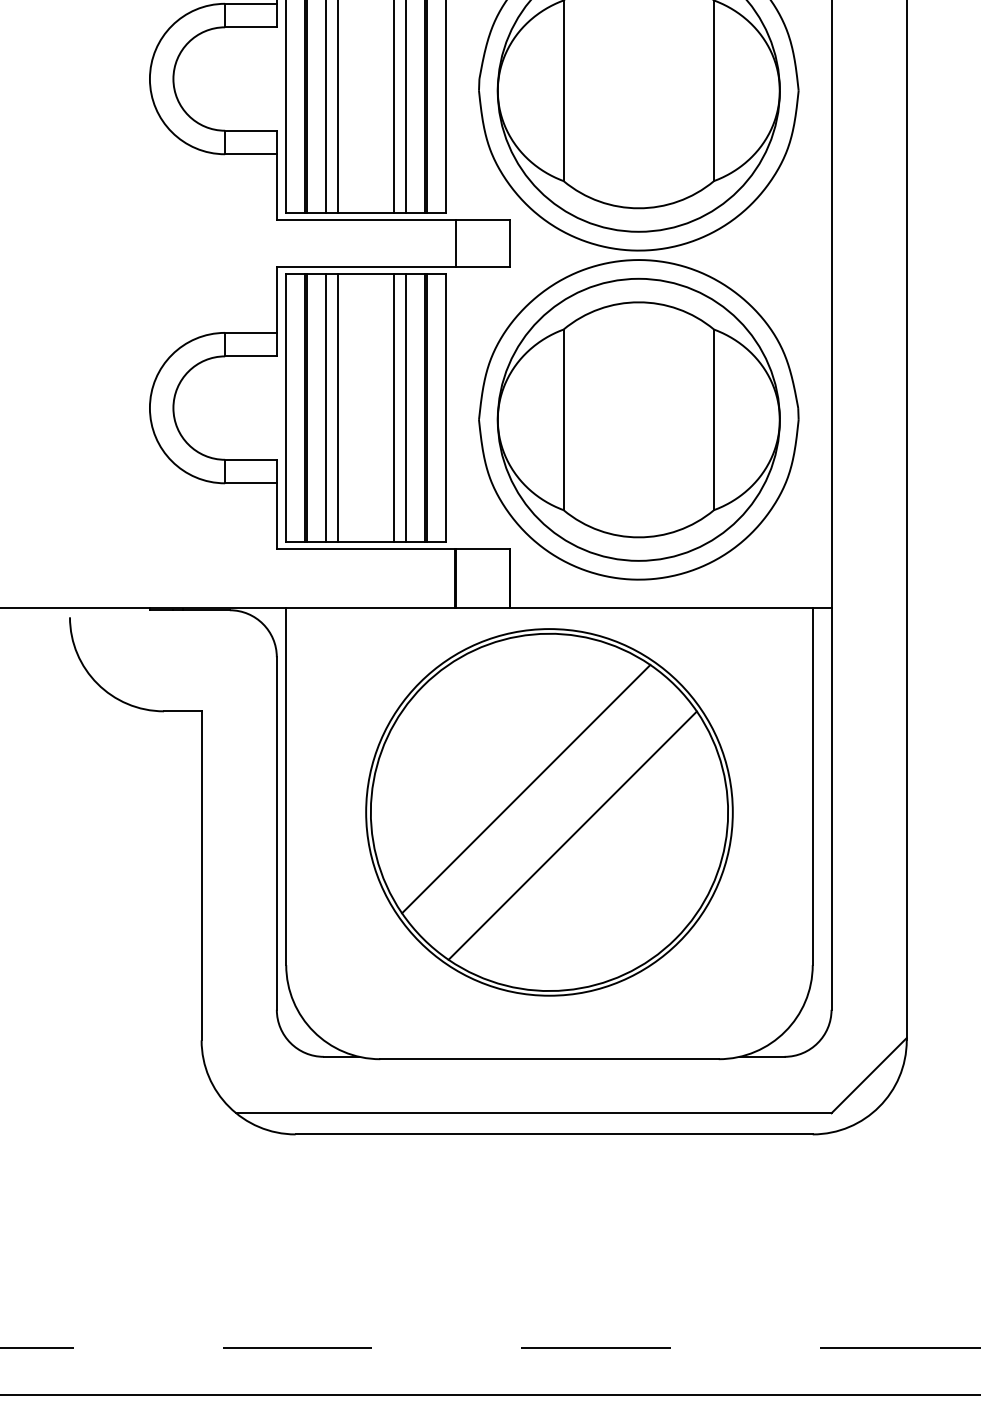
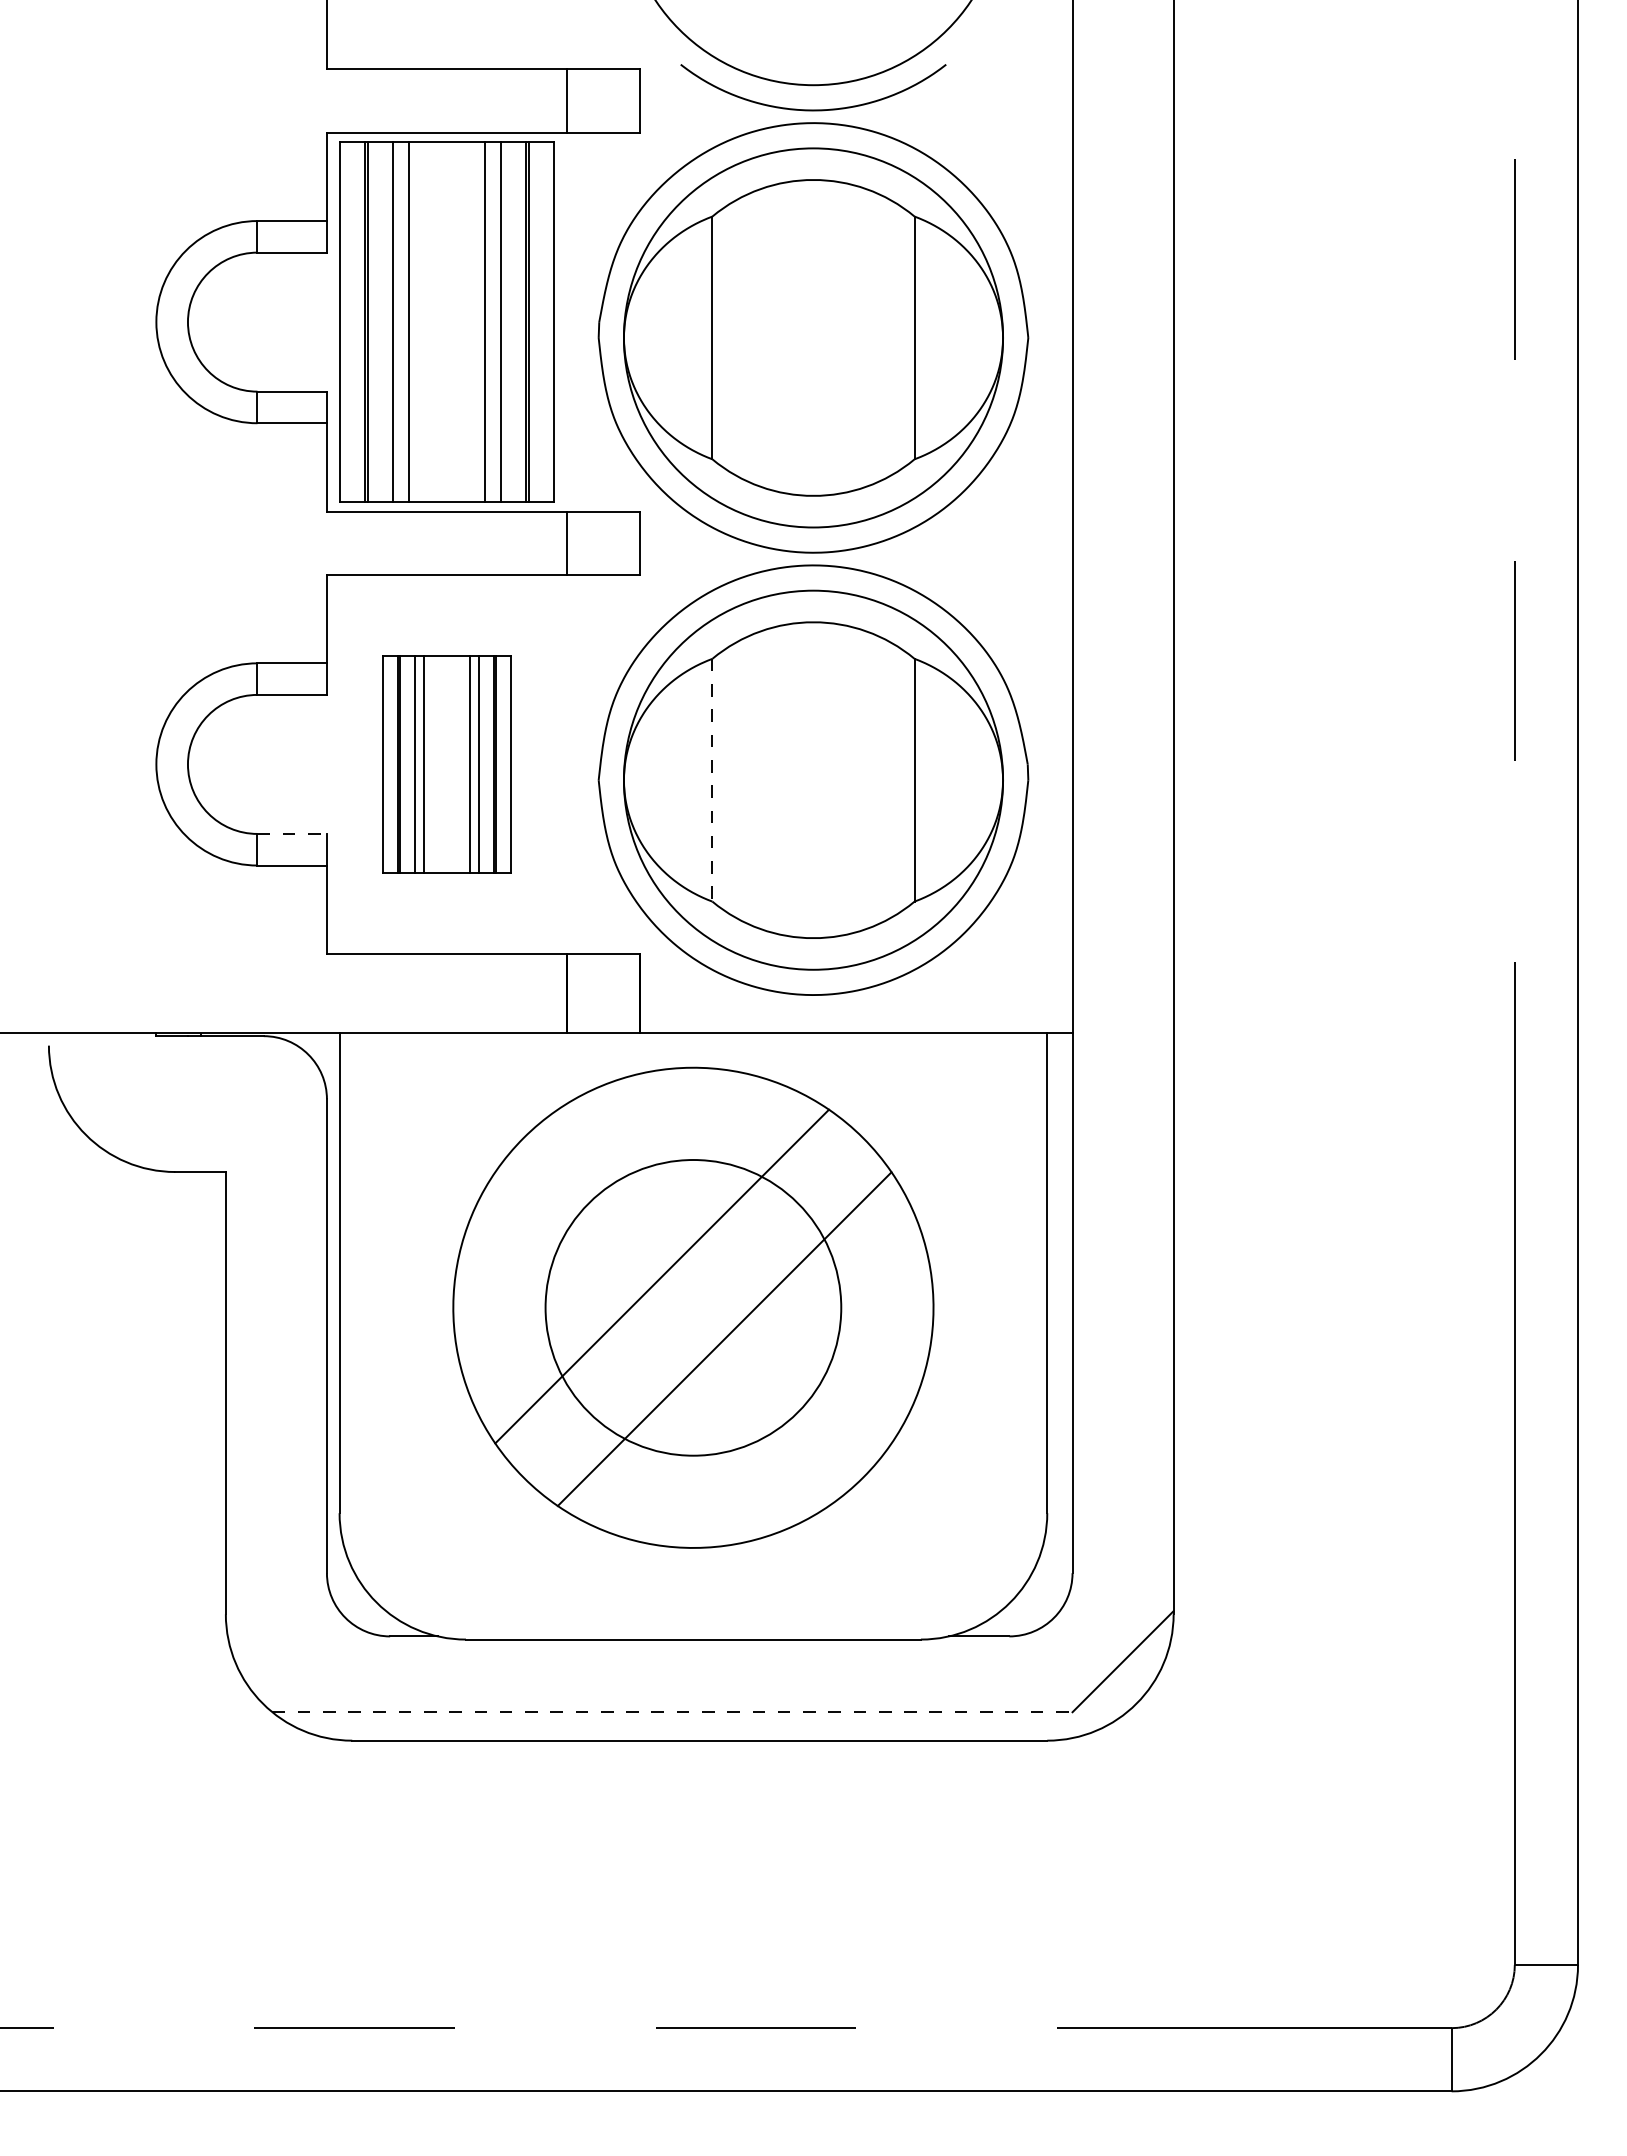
part: (365, 408) -> (446, 764), size x0.6
line: (563, 420) -> (712, 780), solid -> dashed
line: (251, 459) -> (292, 833), solid -> dashed
circle: (549, 812) -> (693, 1307), size x0.6
line: (533, 1113) -> (672, 1712), solid -> dashed

